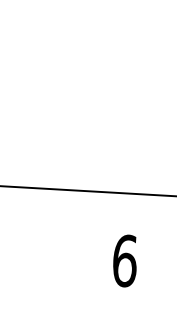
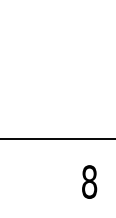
text: (124, 260) -> (89, 181), 6 -> 8

